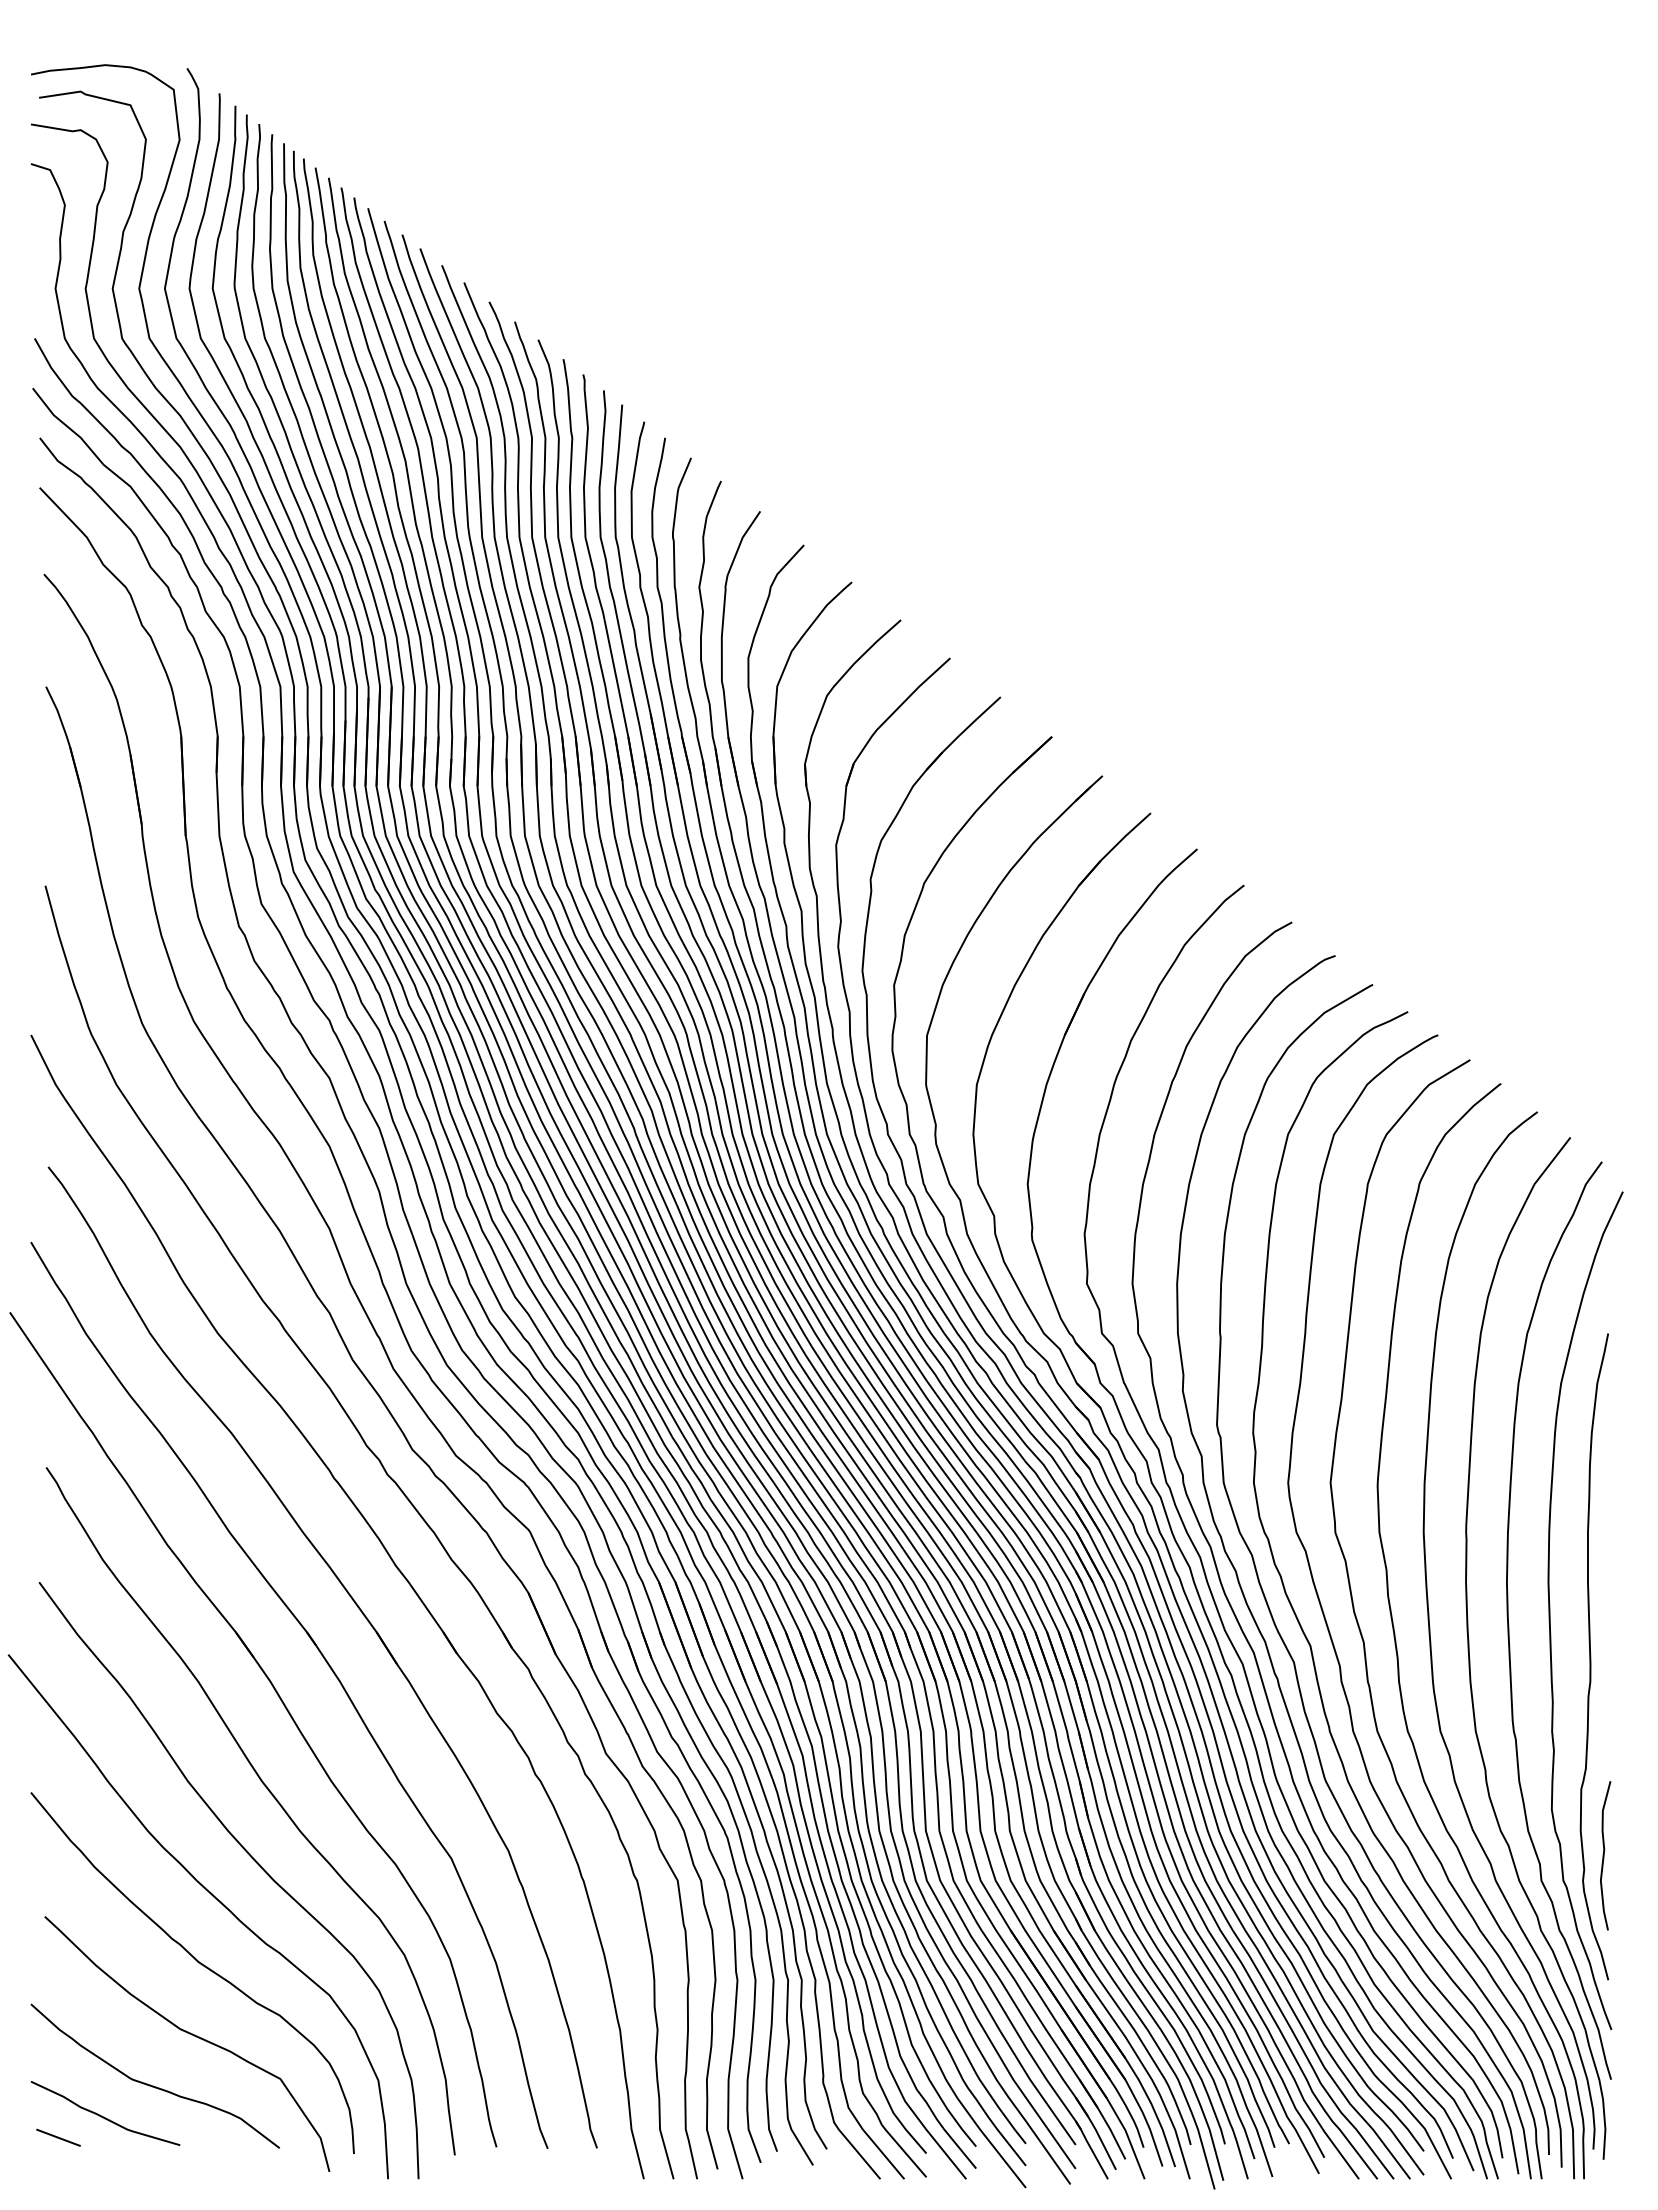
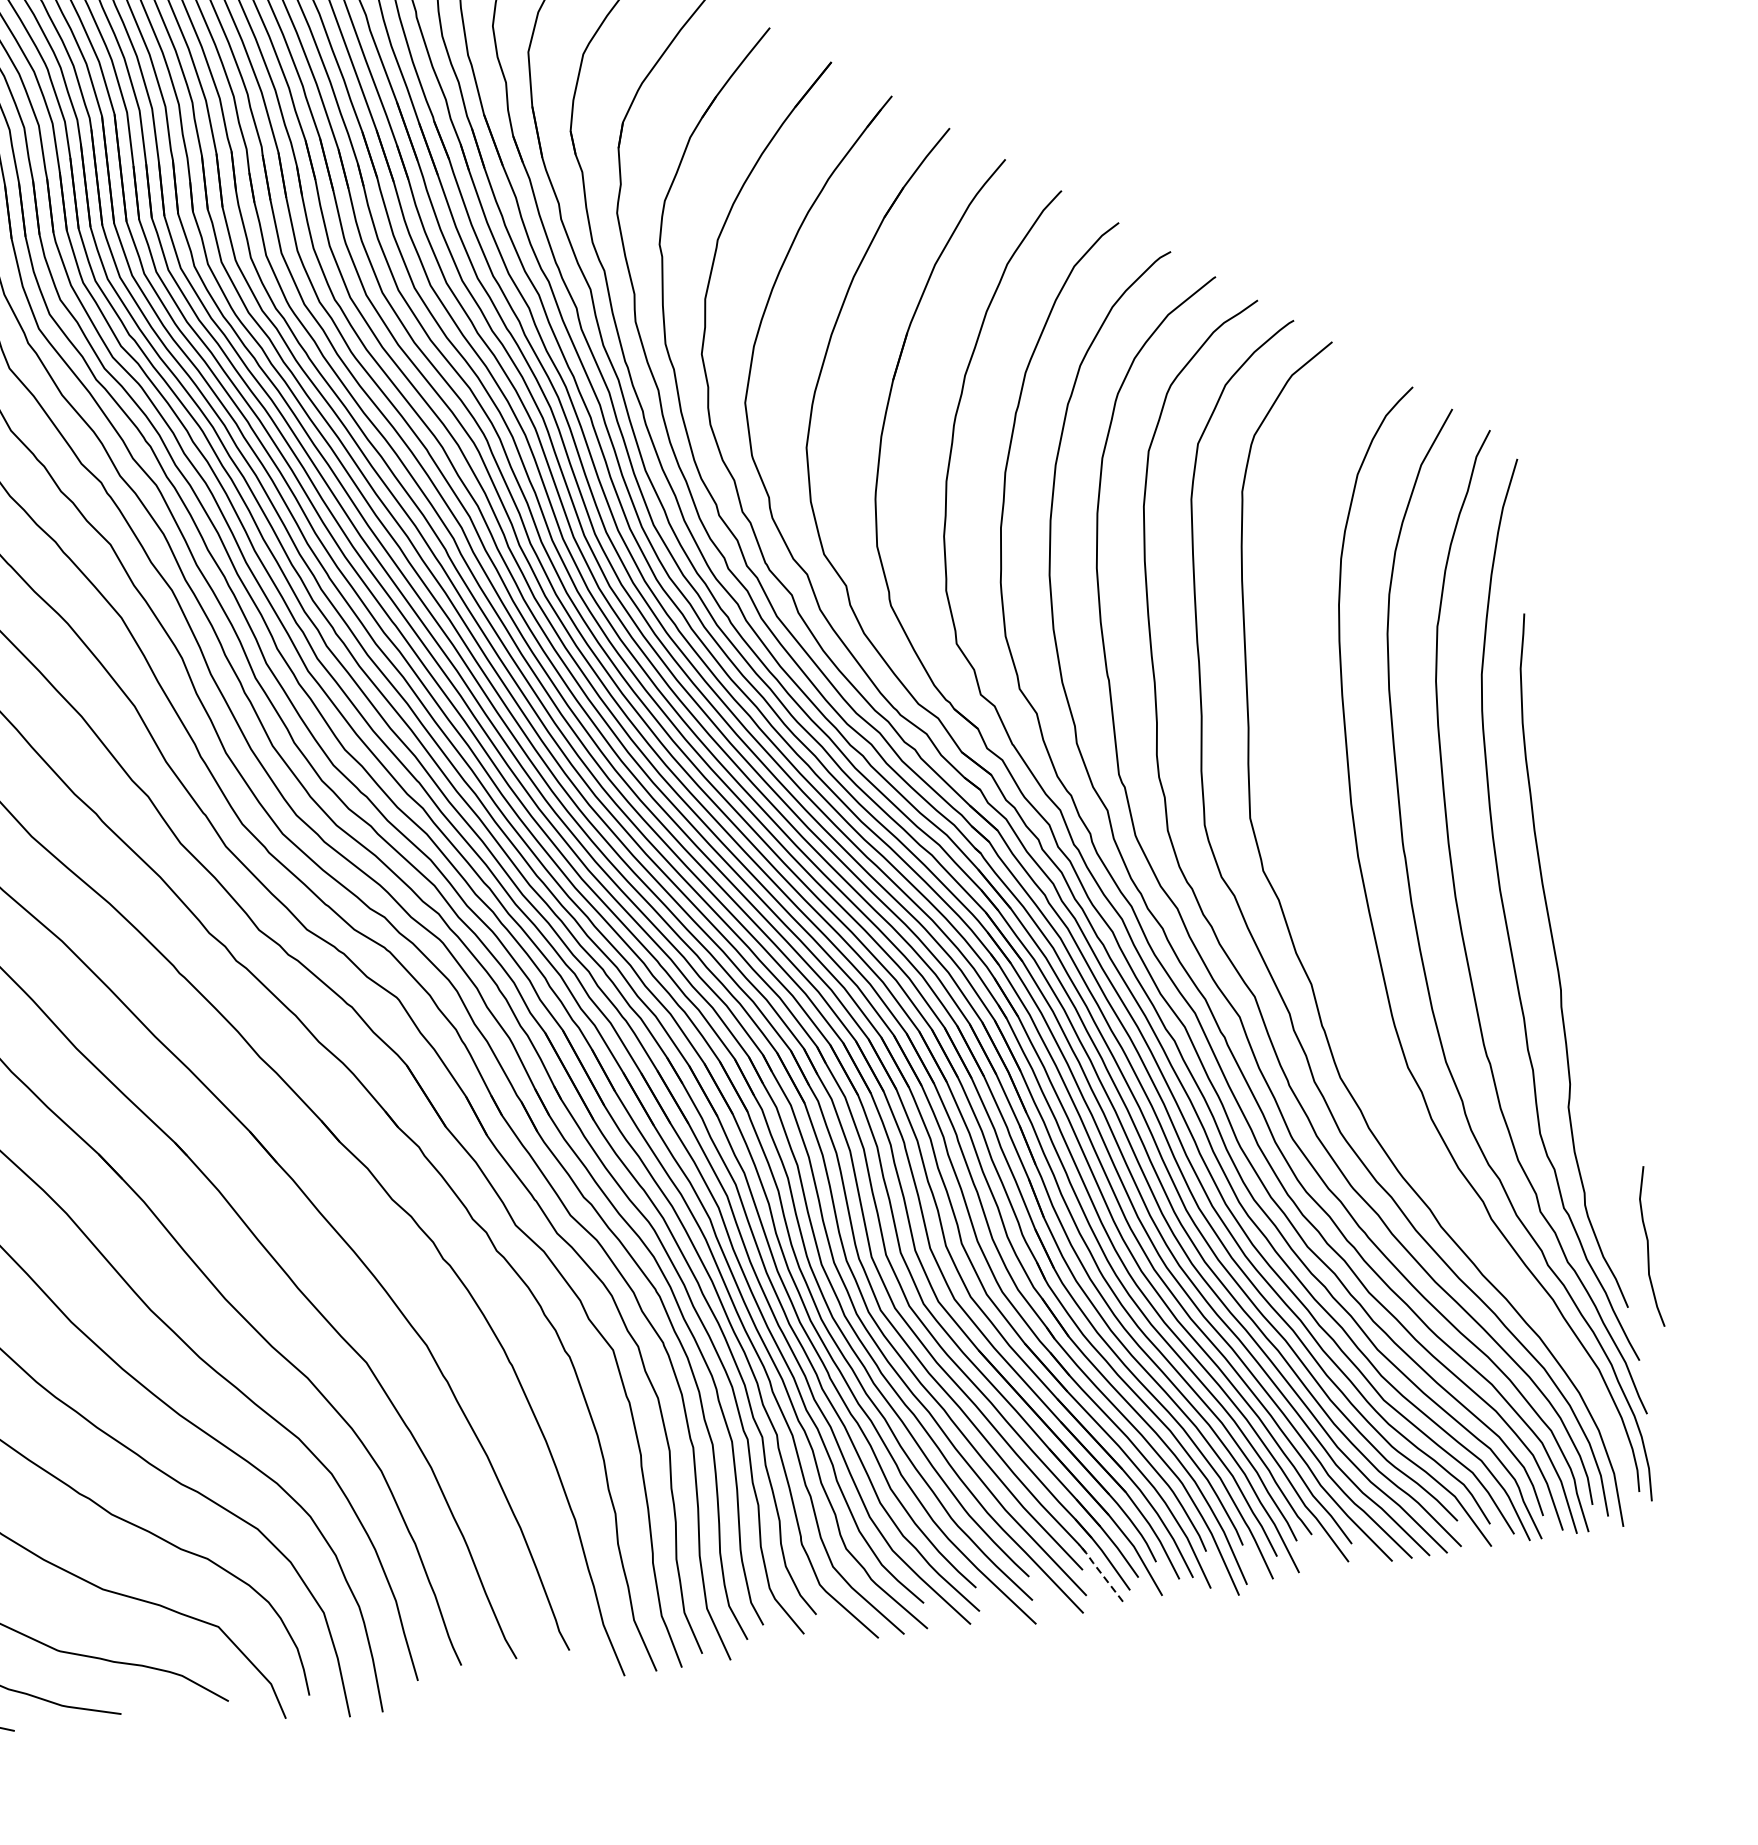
curve: (1396, 1640) -> (1346, 977), removed
curve: (1604, 1855) -> (1648, 1246), moved
line: (1091, 2148) -> (1100, 1571), solid -> dashed

